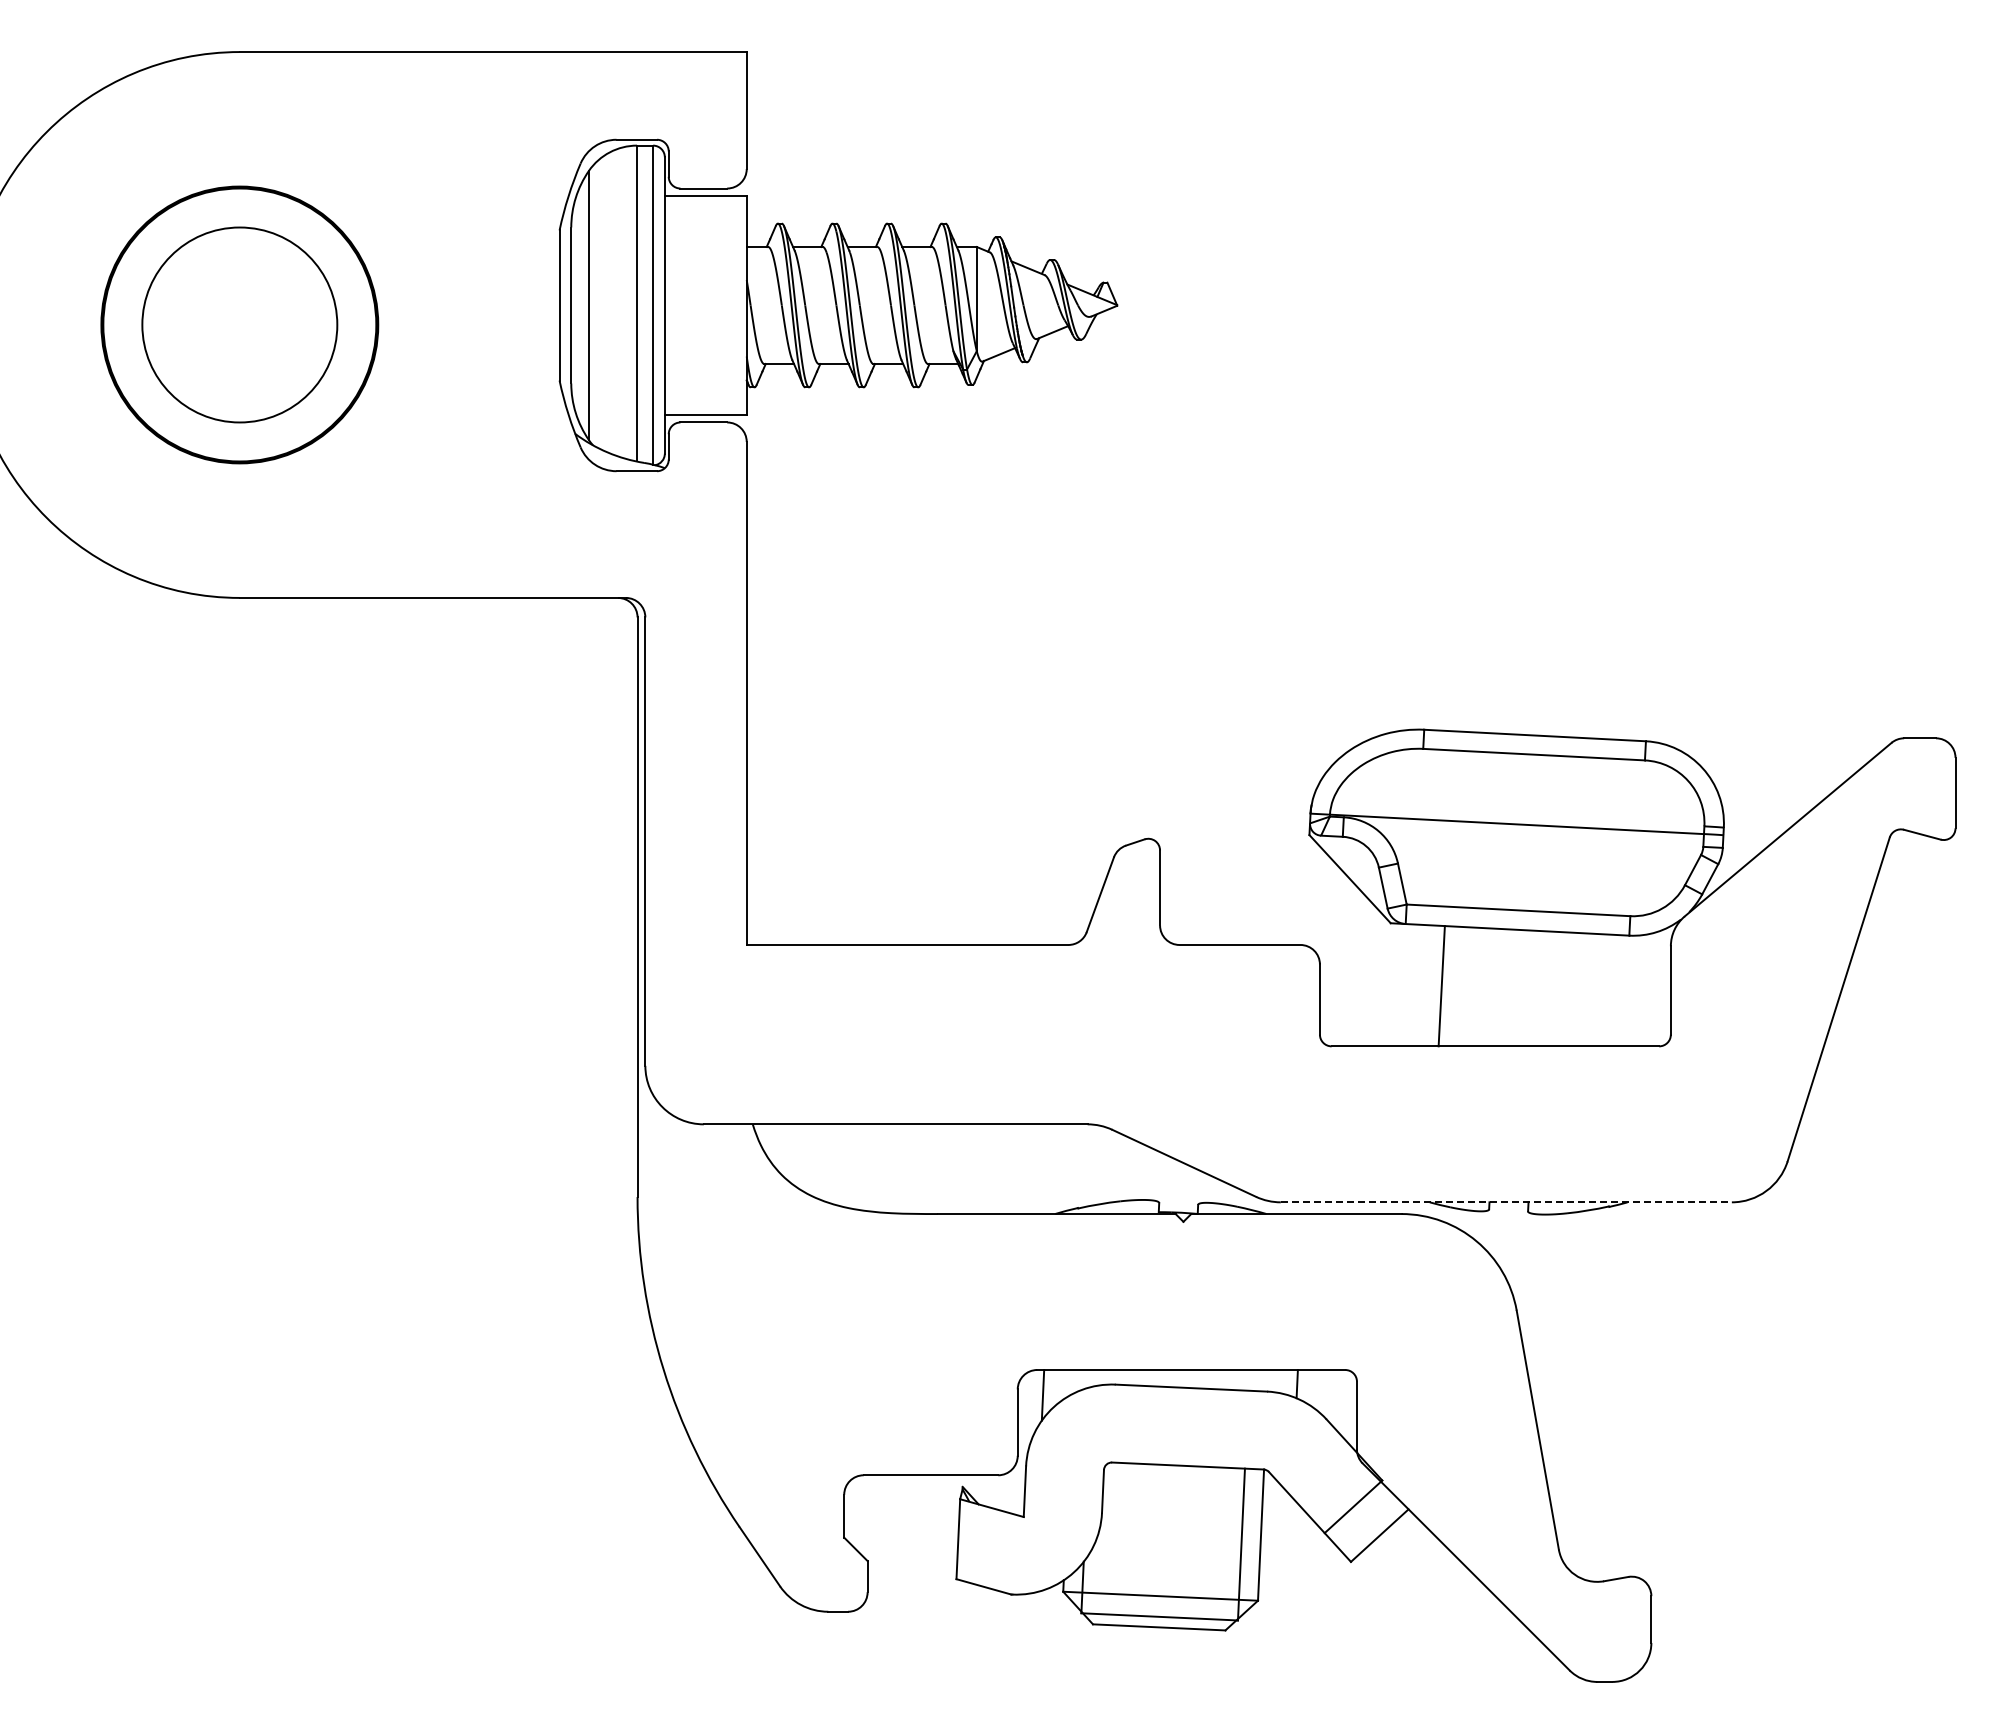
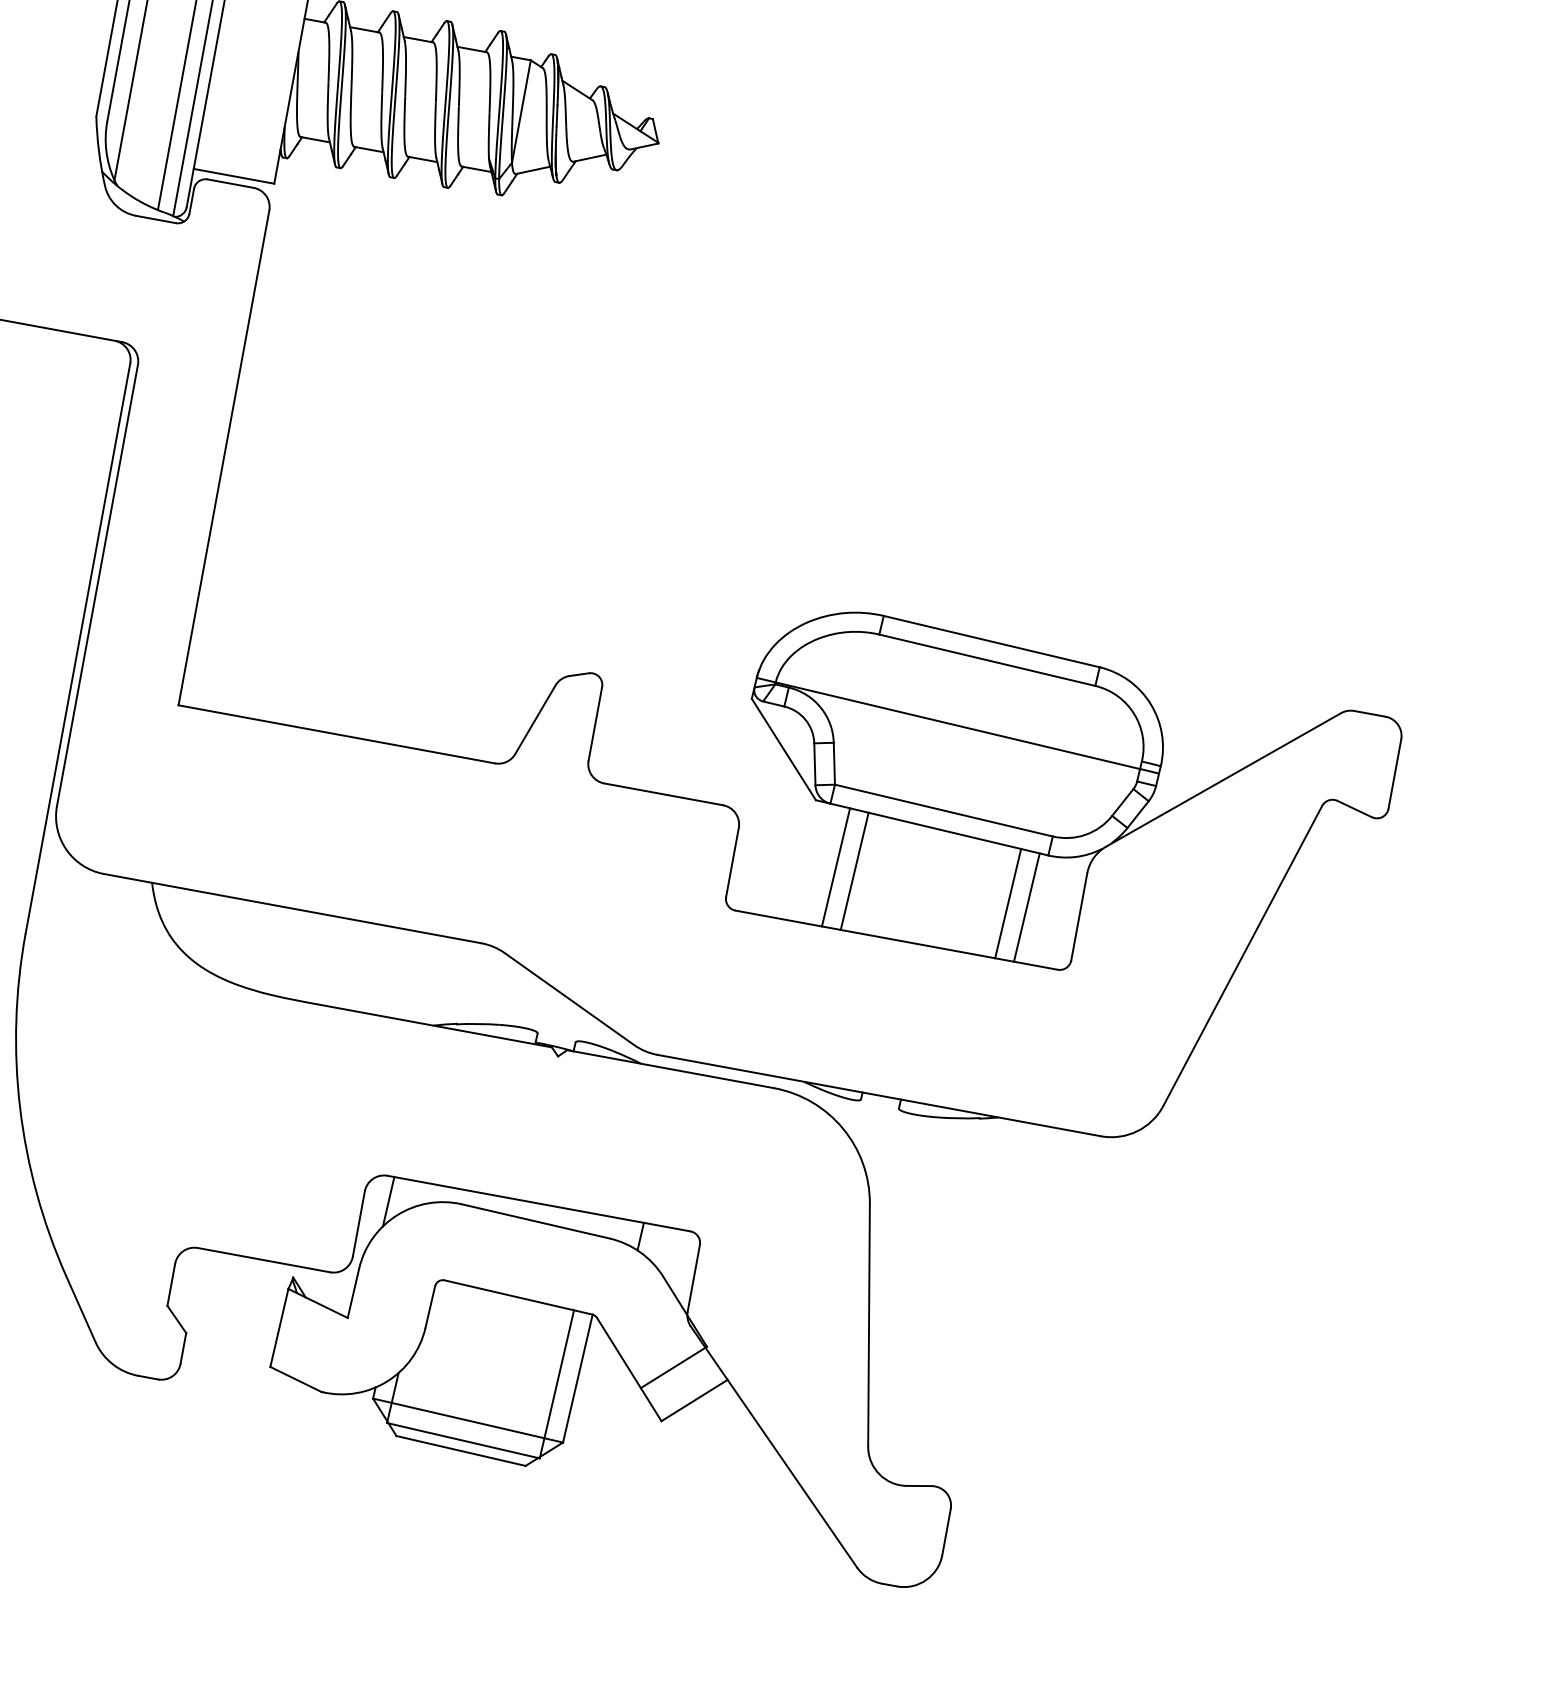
line: (1422, 985) -> (835, 867), added
line: (1598, 990) -> (1008, 903), added
line: (1617, 990) -> (1026, 907), added
line: (1506, 1202) -> (879, 1095), dashed -> solid

